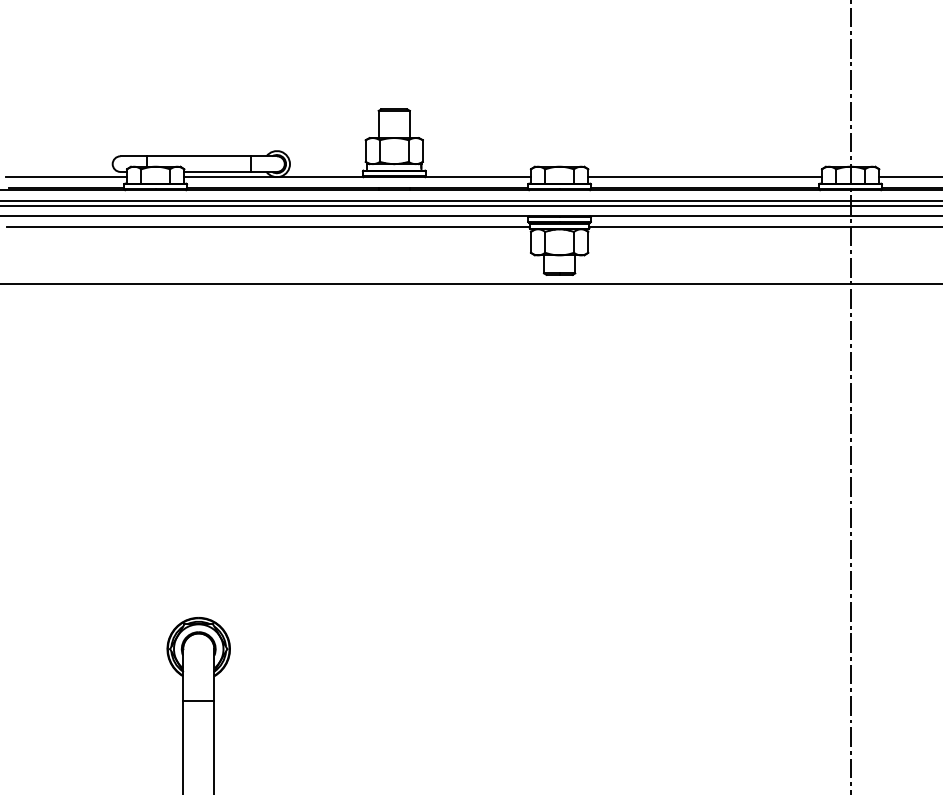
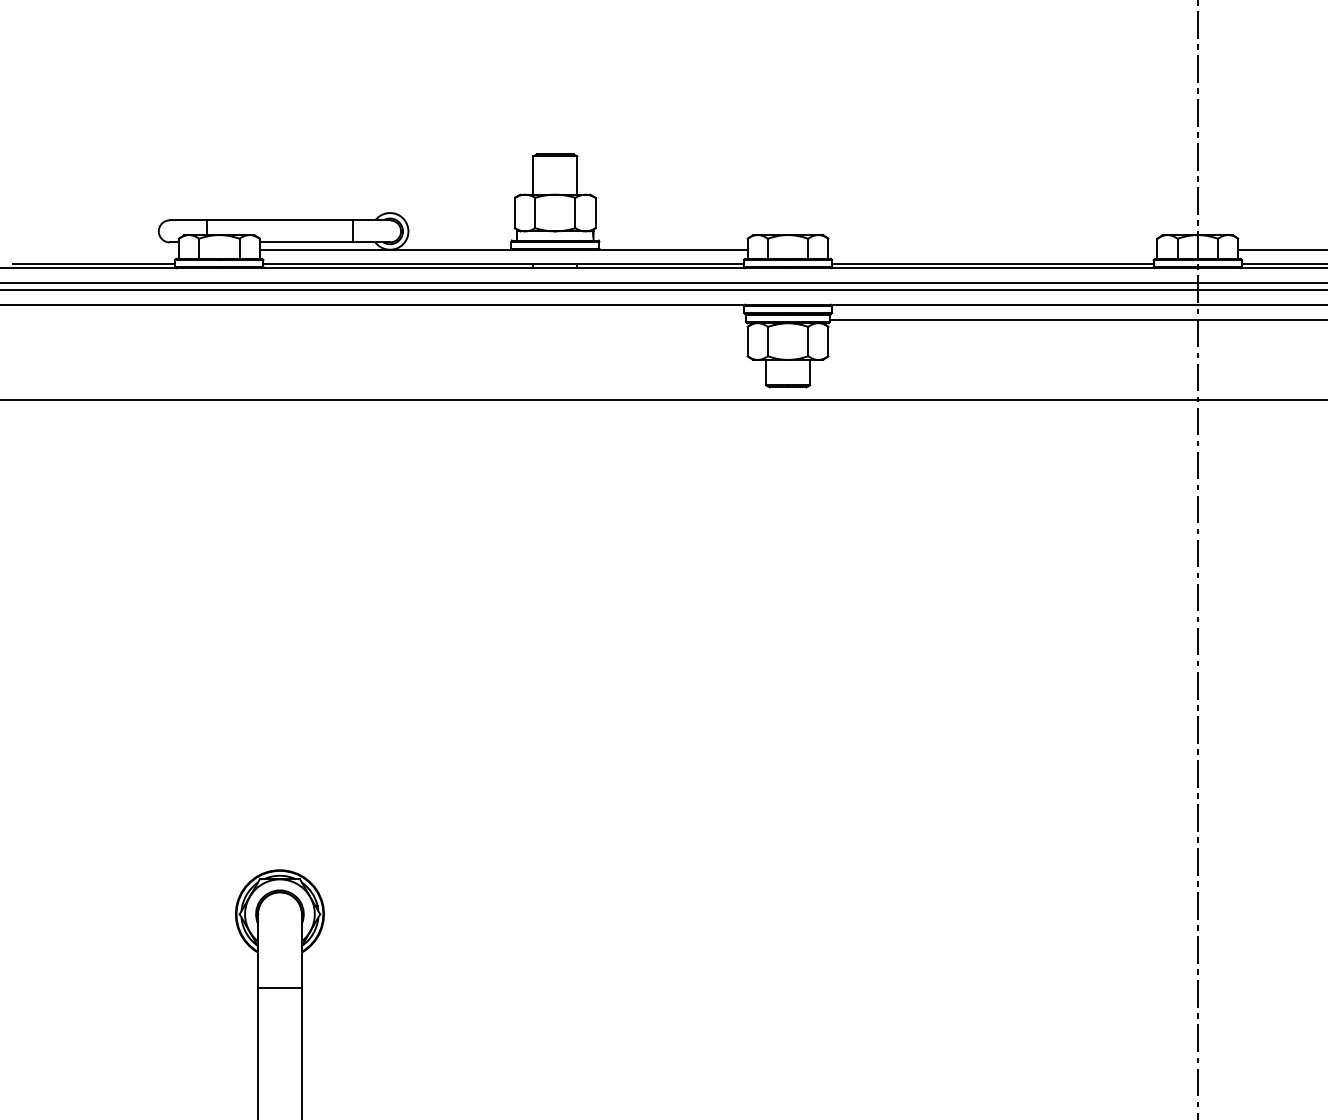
line: (66, 176) -> (93, 249), removed
line: (704, 176) -> (992, 249), removed
line: (268, 226) -> (378, 319), removed

